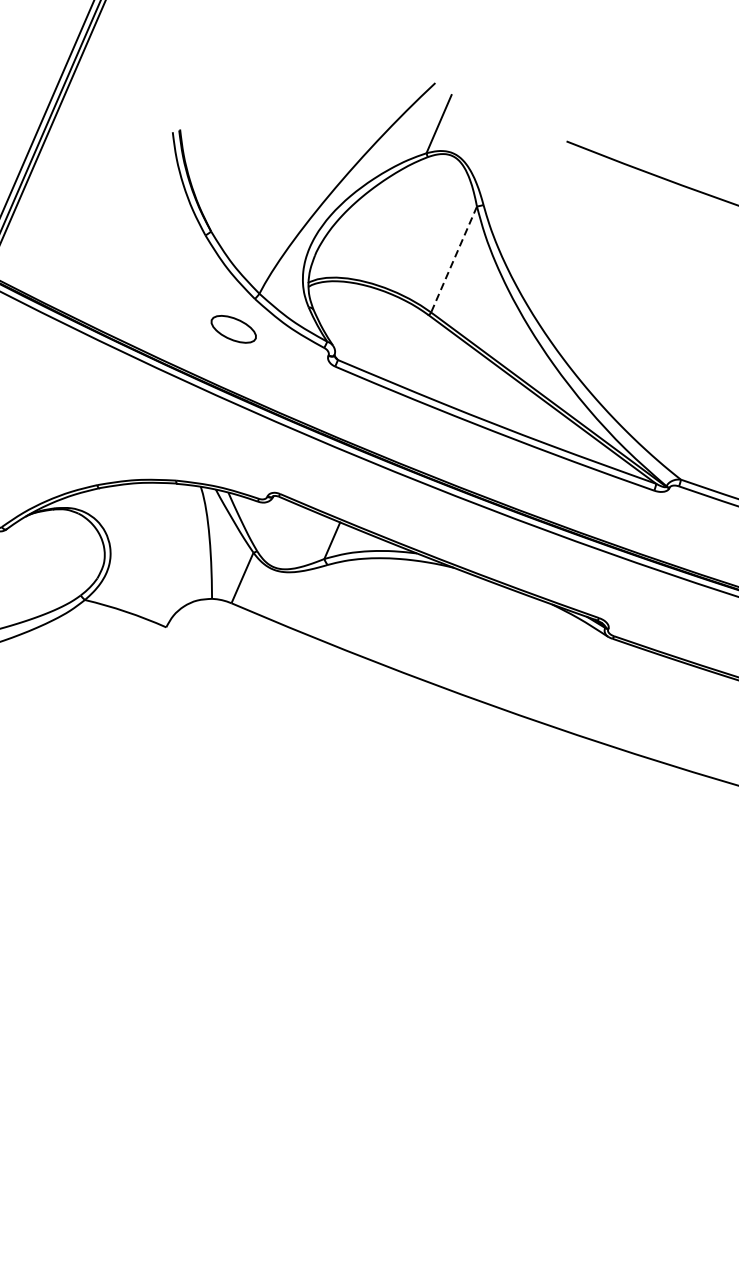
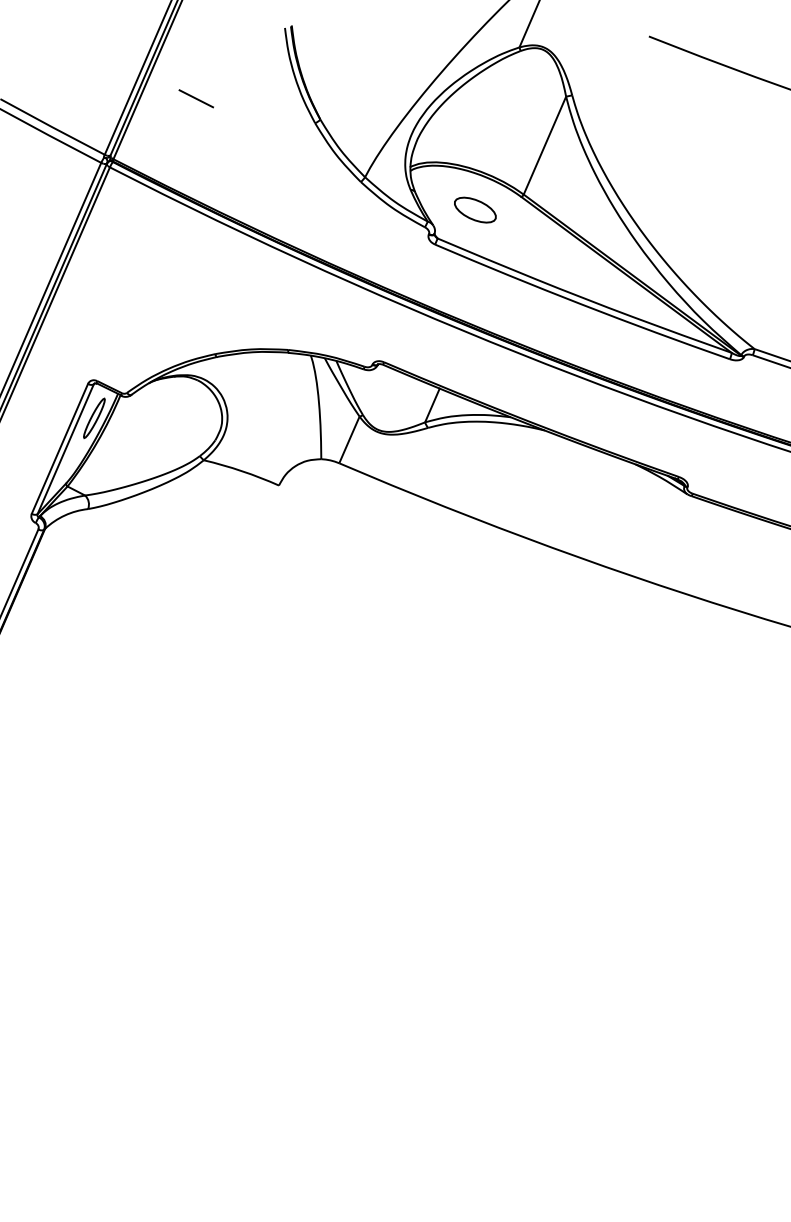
line: (75, 208) -> (195, 98), added
line: (453, 260) -> (544, 146), dashed -> solid
part: (233, 328) -> (475, 209), moved

